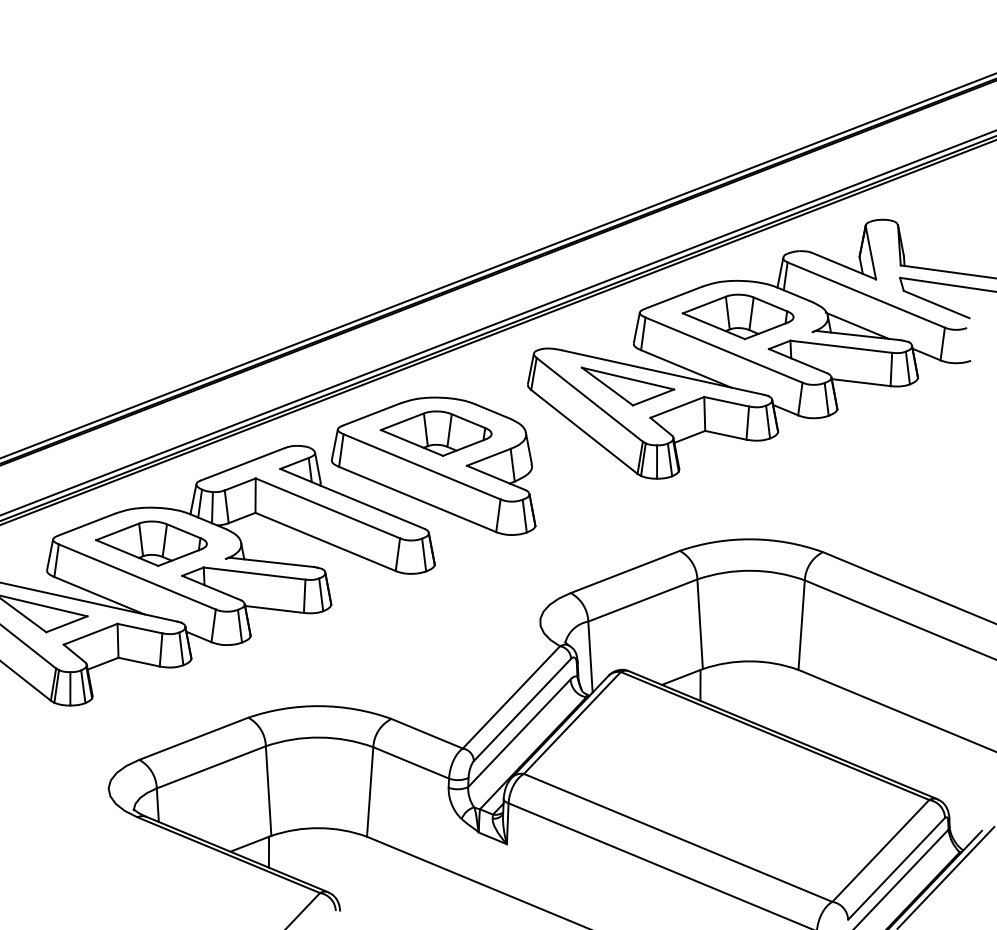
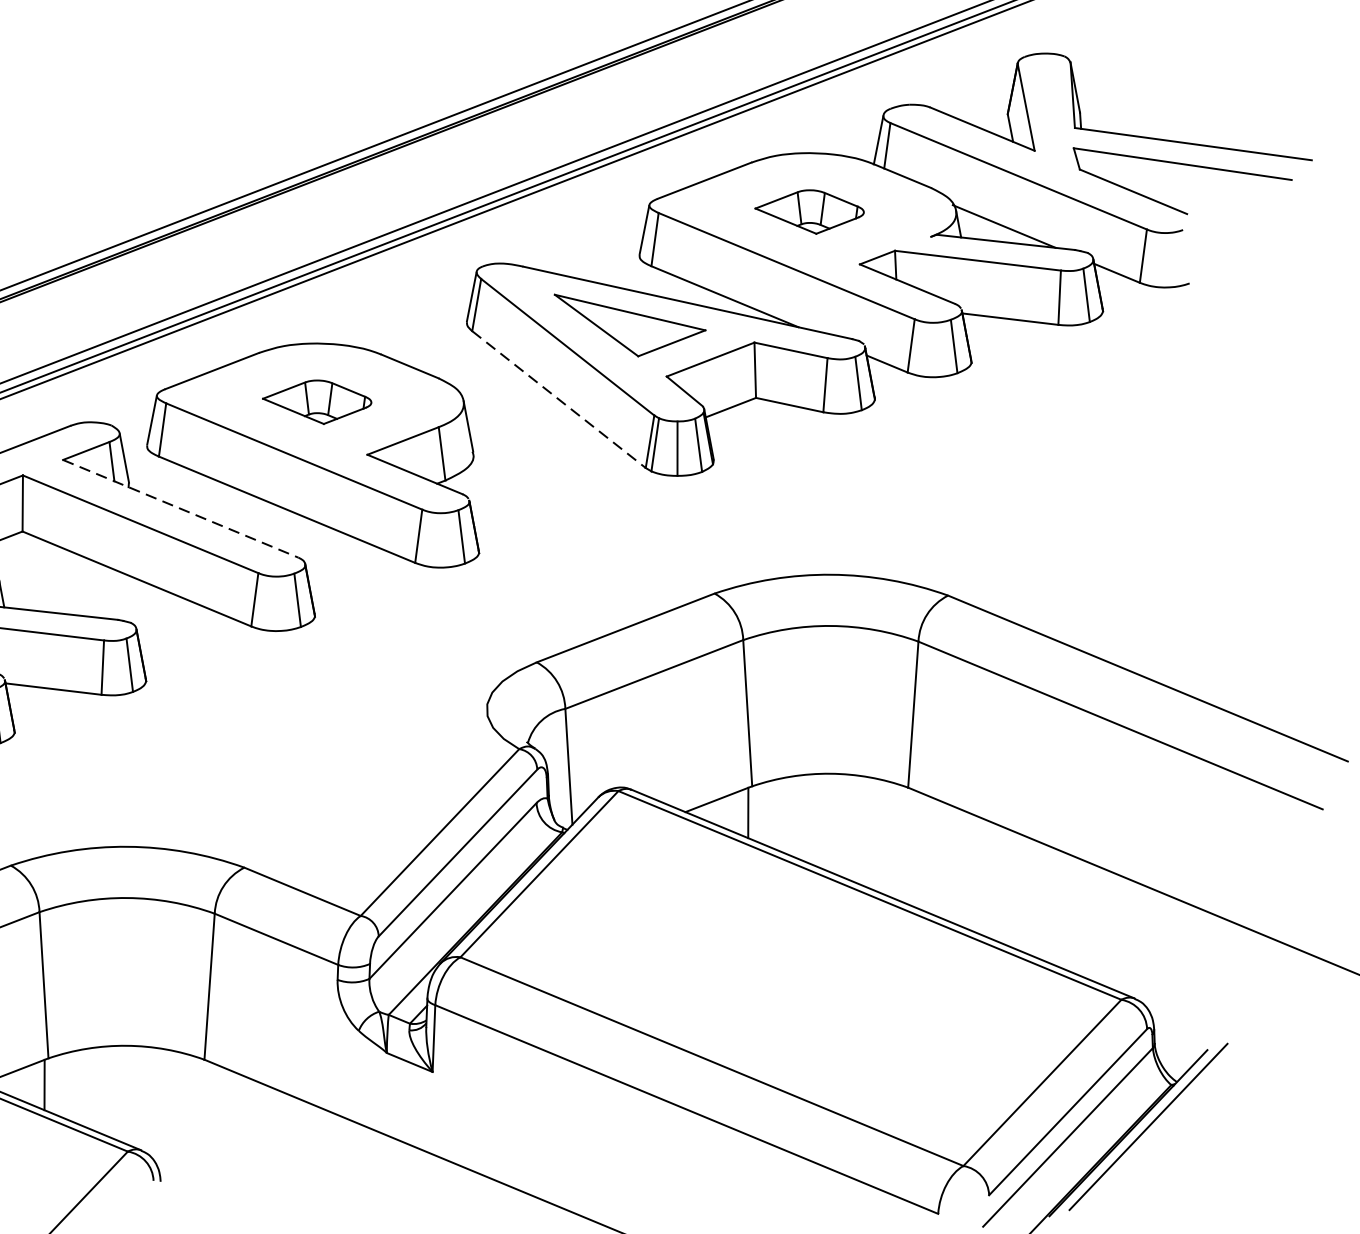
part: (737, 316) -> (808, 211), size x0.6
line: (584, 431) -> (559, 398), solid -> dashed
part: (435, 433) -> (316, 402), size x0.6
line: (352, 499) -> (180, 509), solid -> dashed

